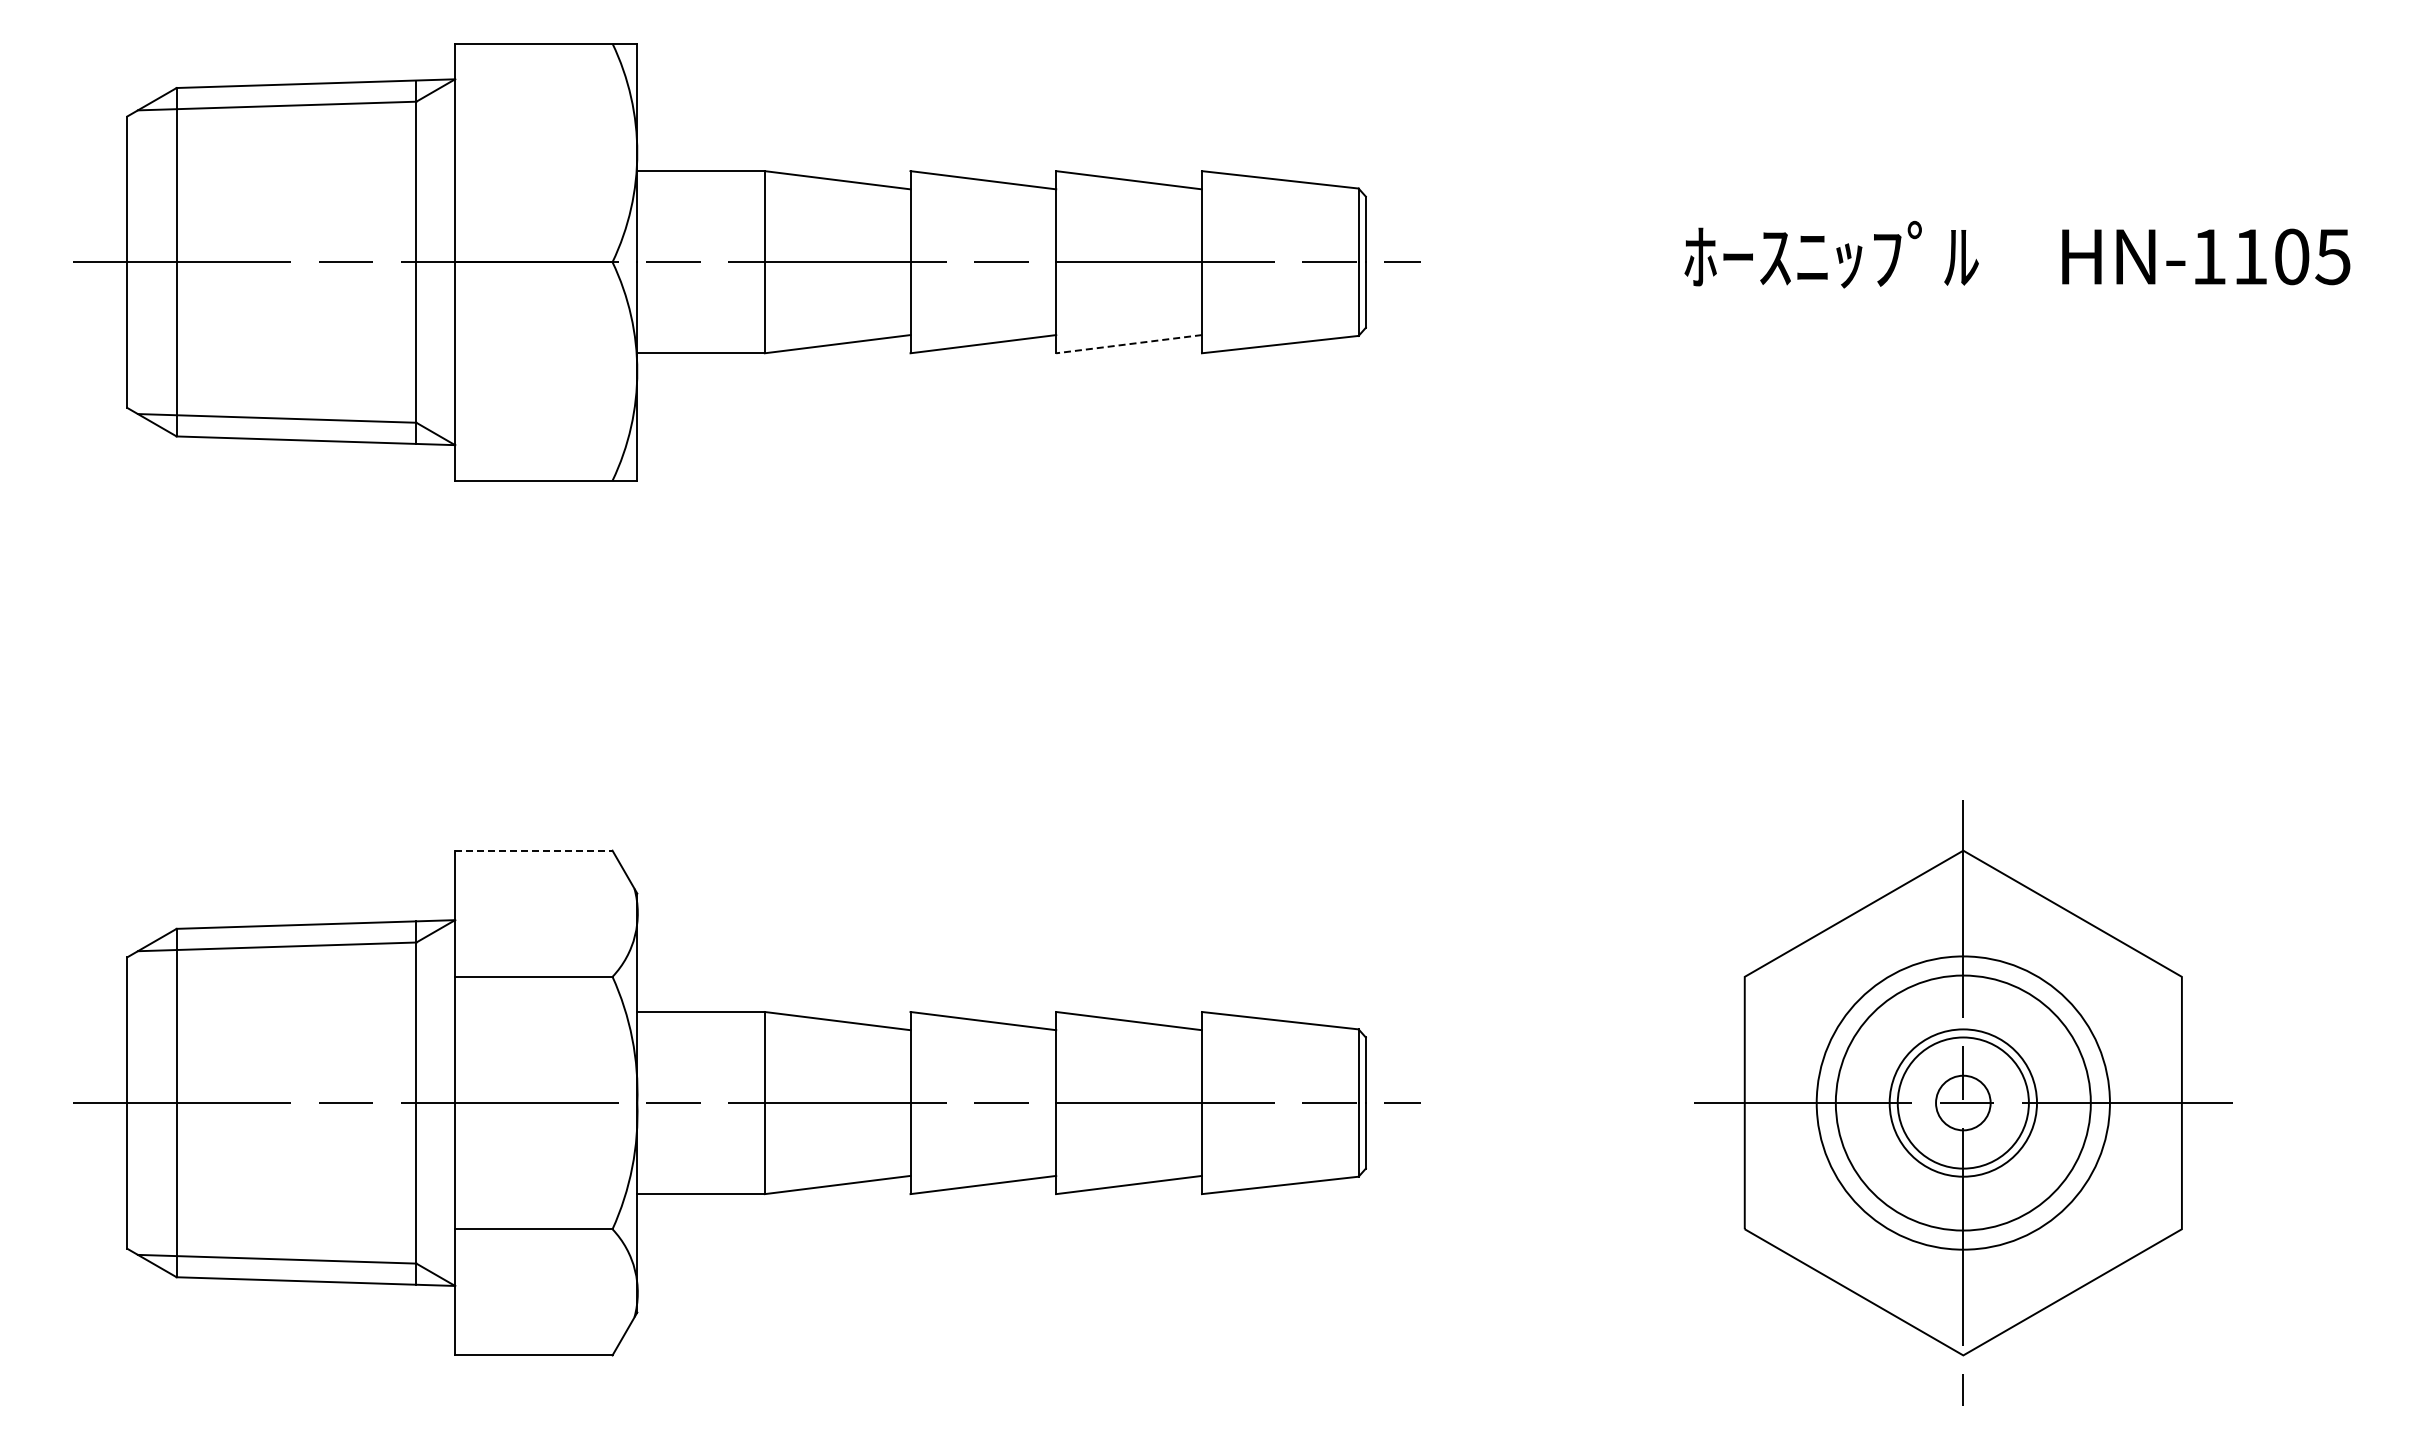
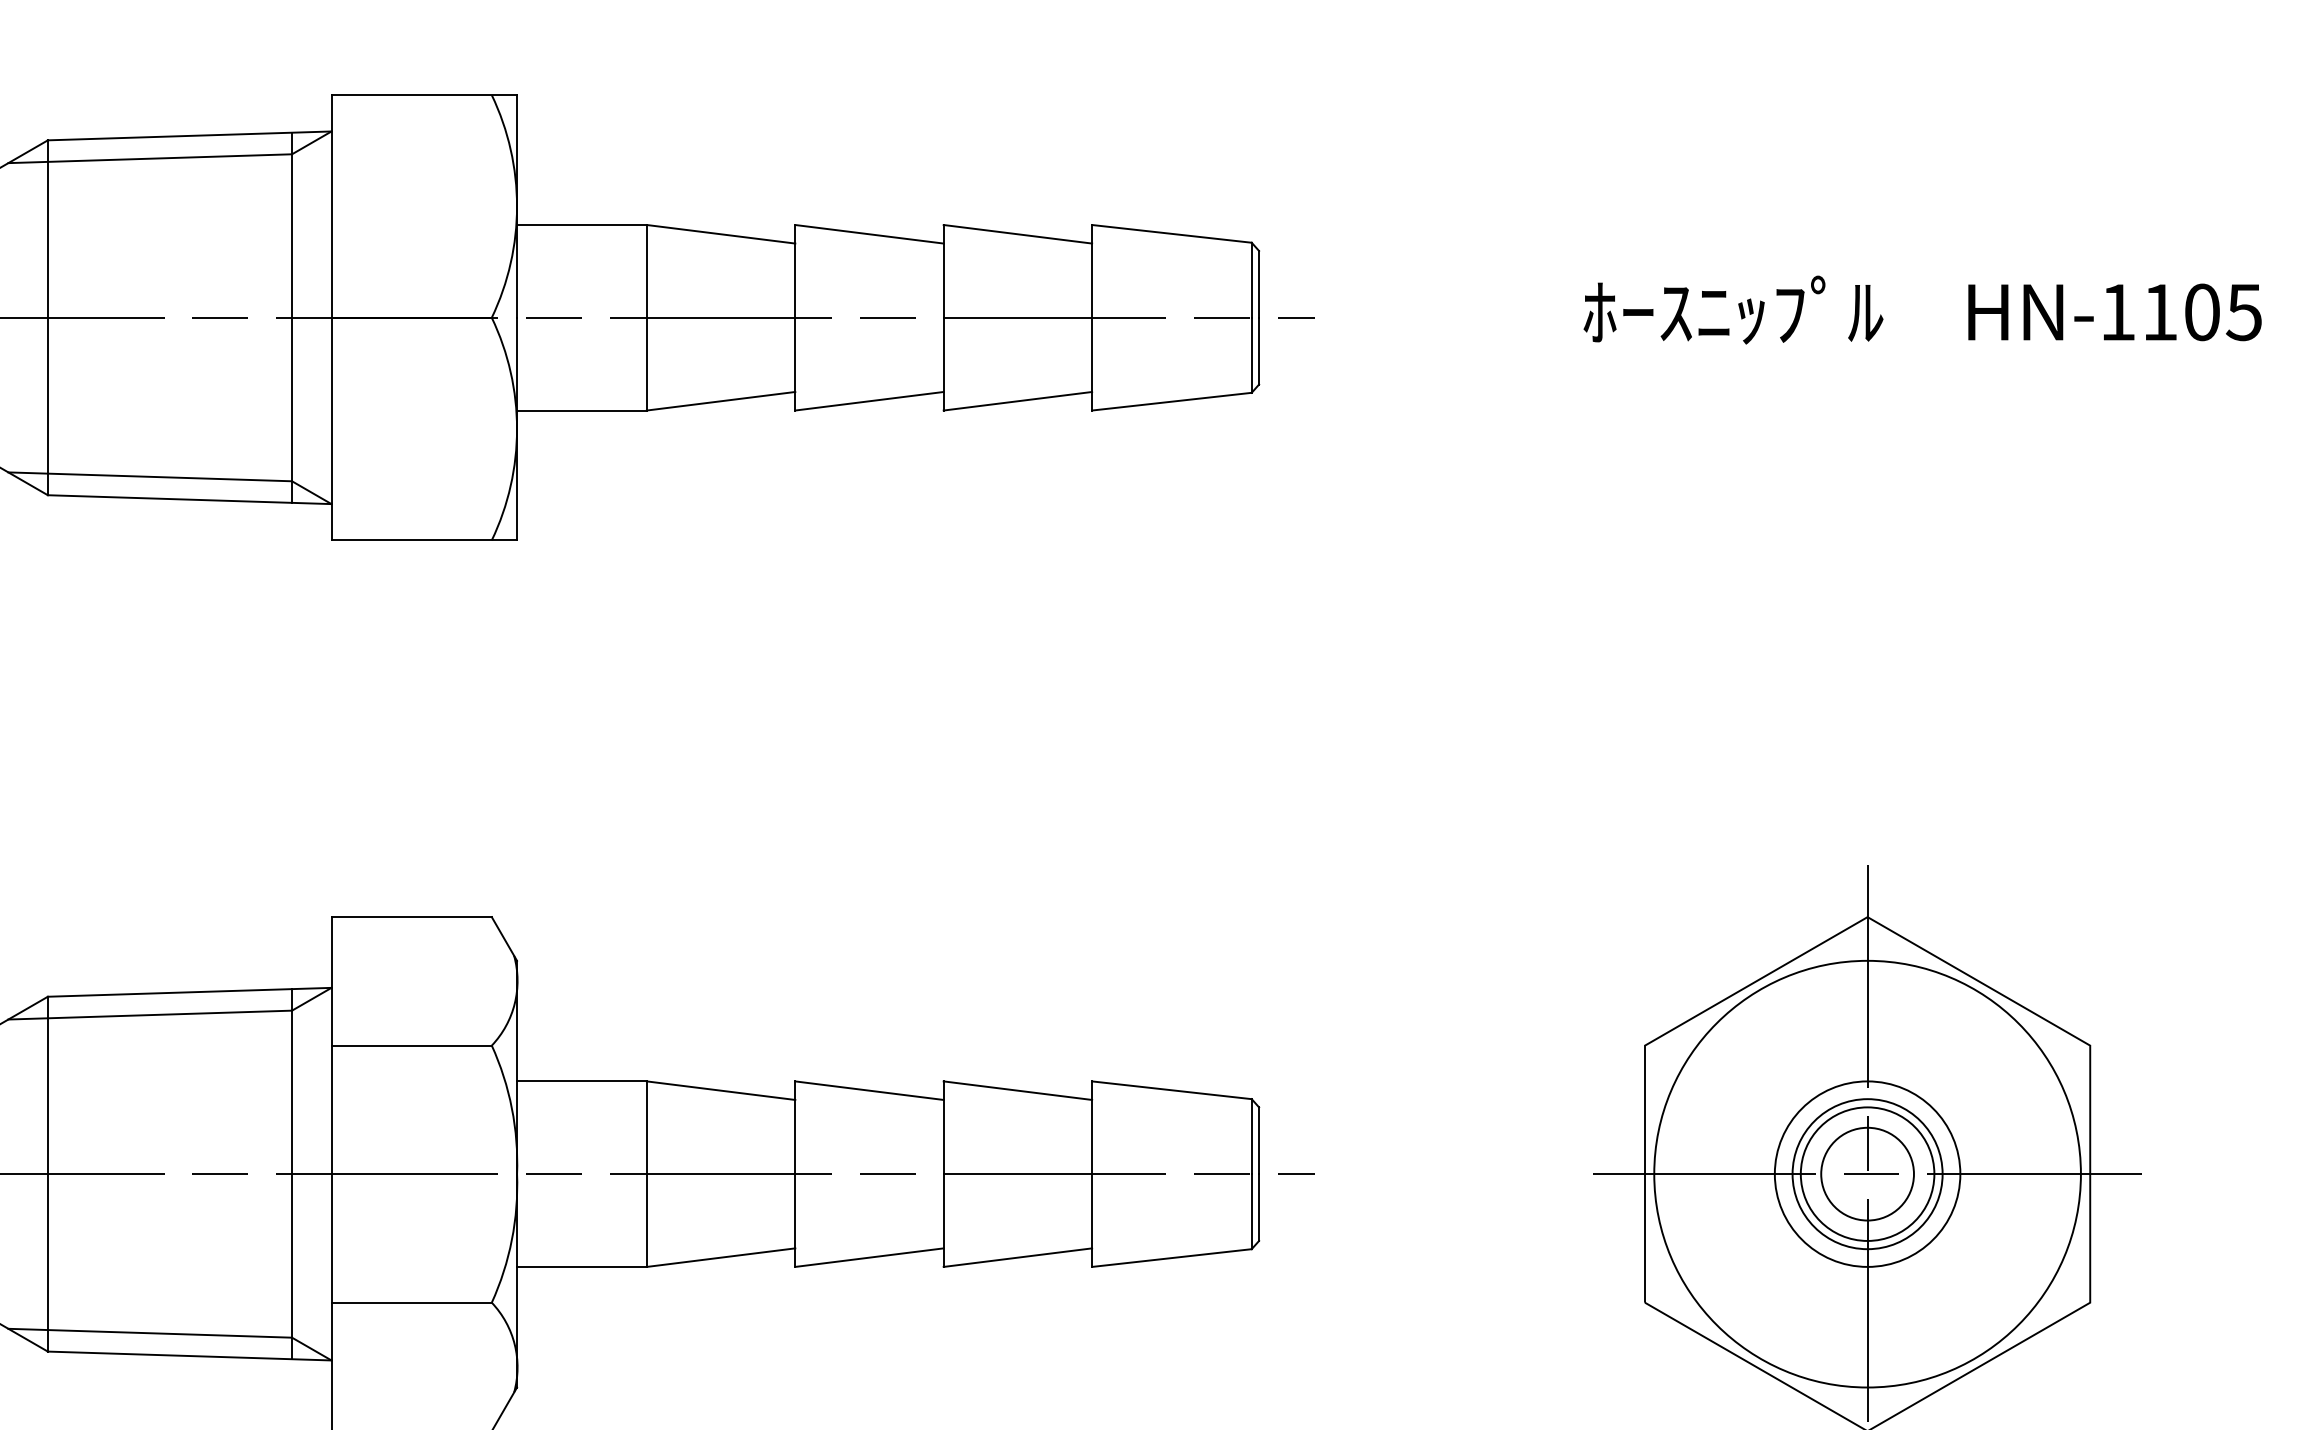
line: (1128, 344) -> (1017, 401), dashed -> solid
line: (533, 850) -> (411, 916), dashed -> solid
circle: (1962, 1102) -> (1866, 1173), size x1.43
circle: (1962, 1102) -> (1866, 1173), size x1.67
circle: (1963, 1102) -> (1867, 1173), size x0.71

